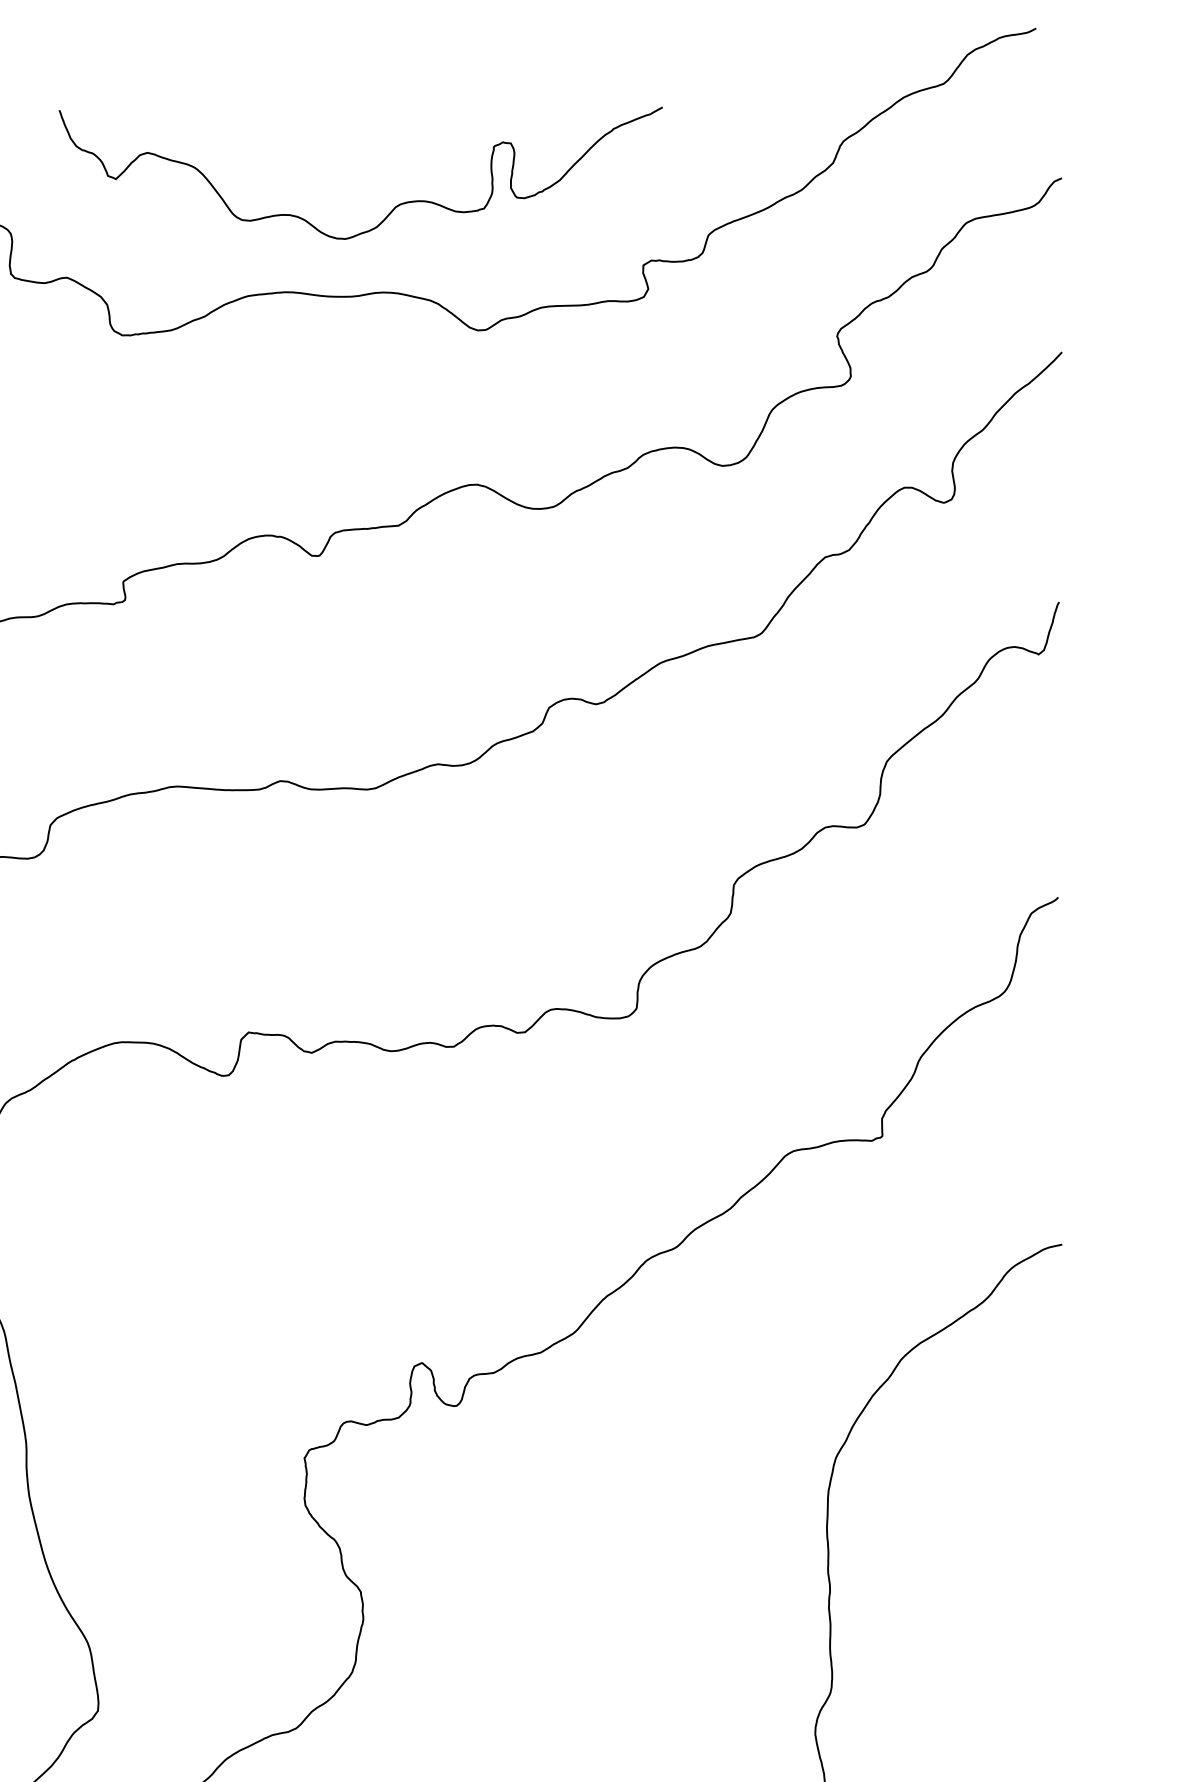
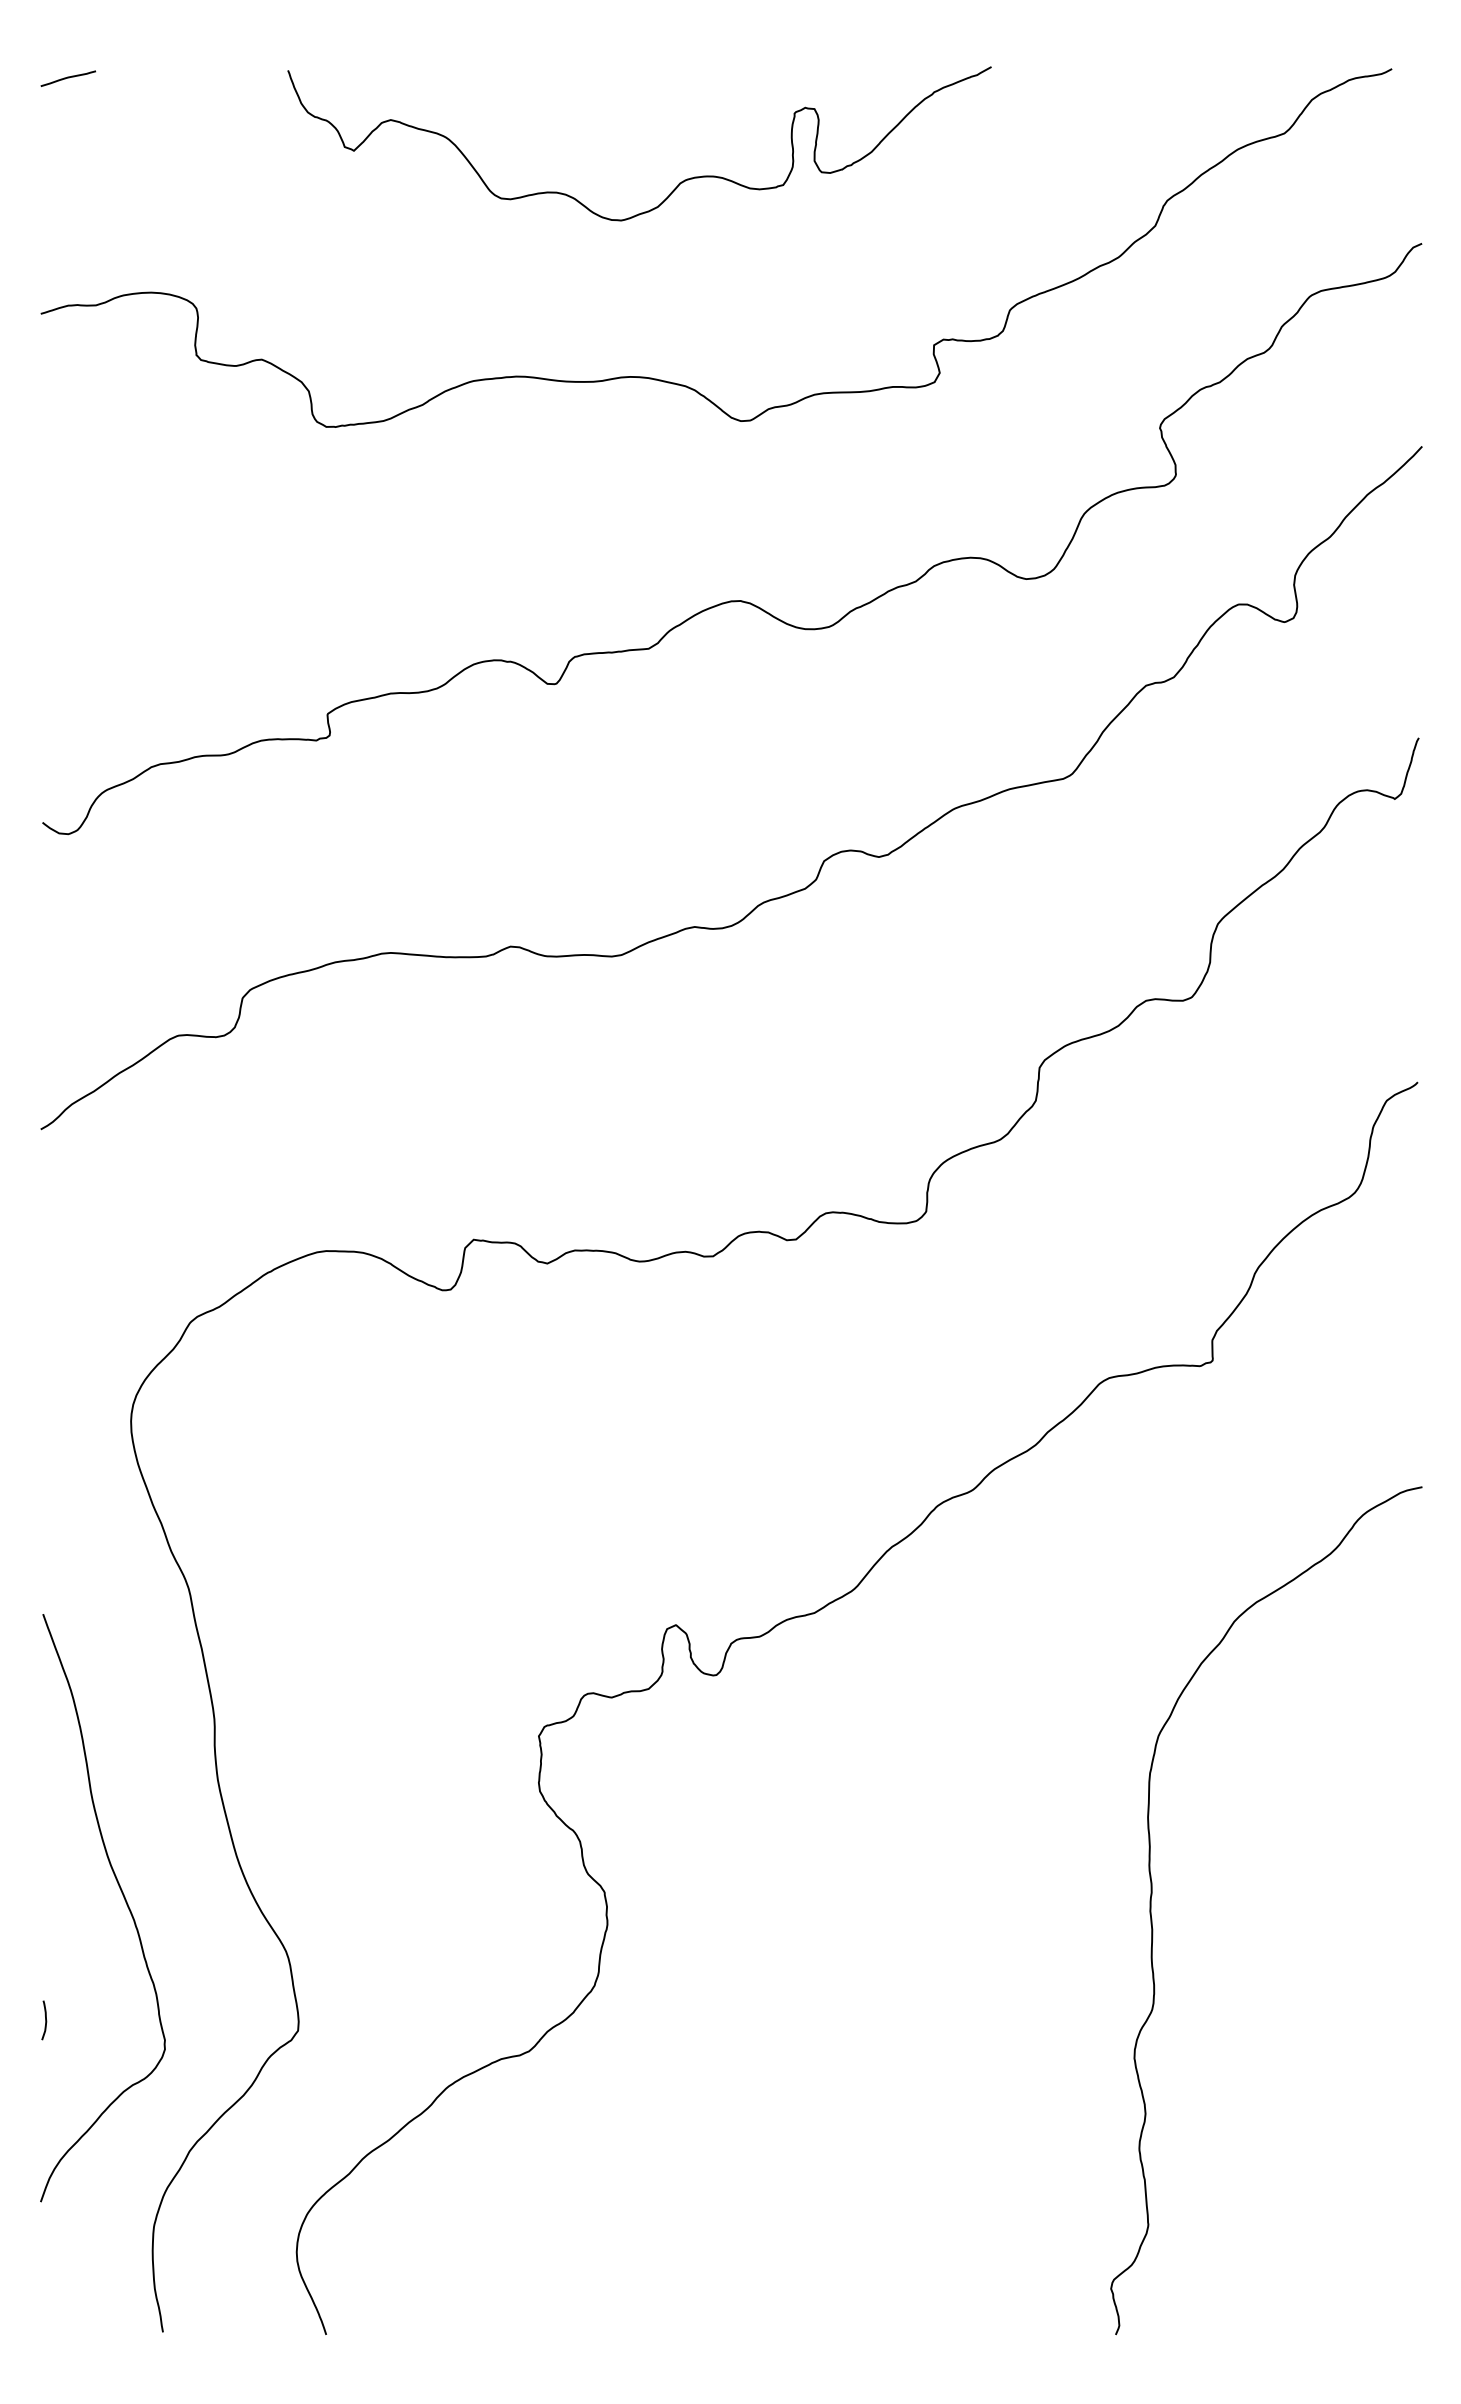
curve: (395, 206) -> (679, 182), moved

